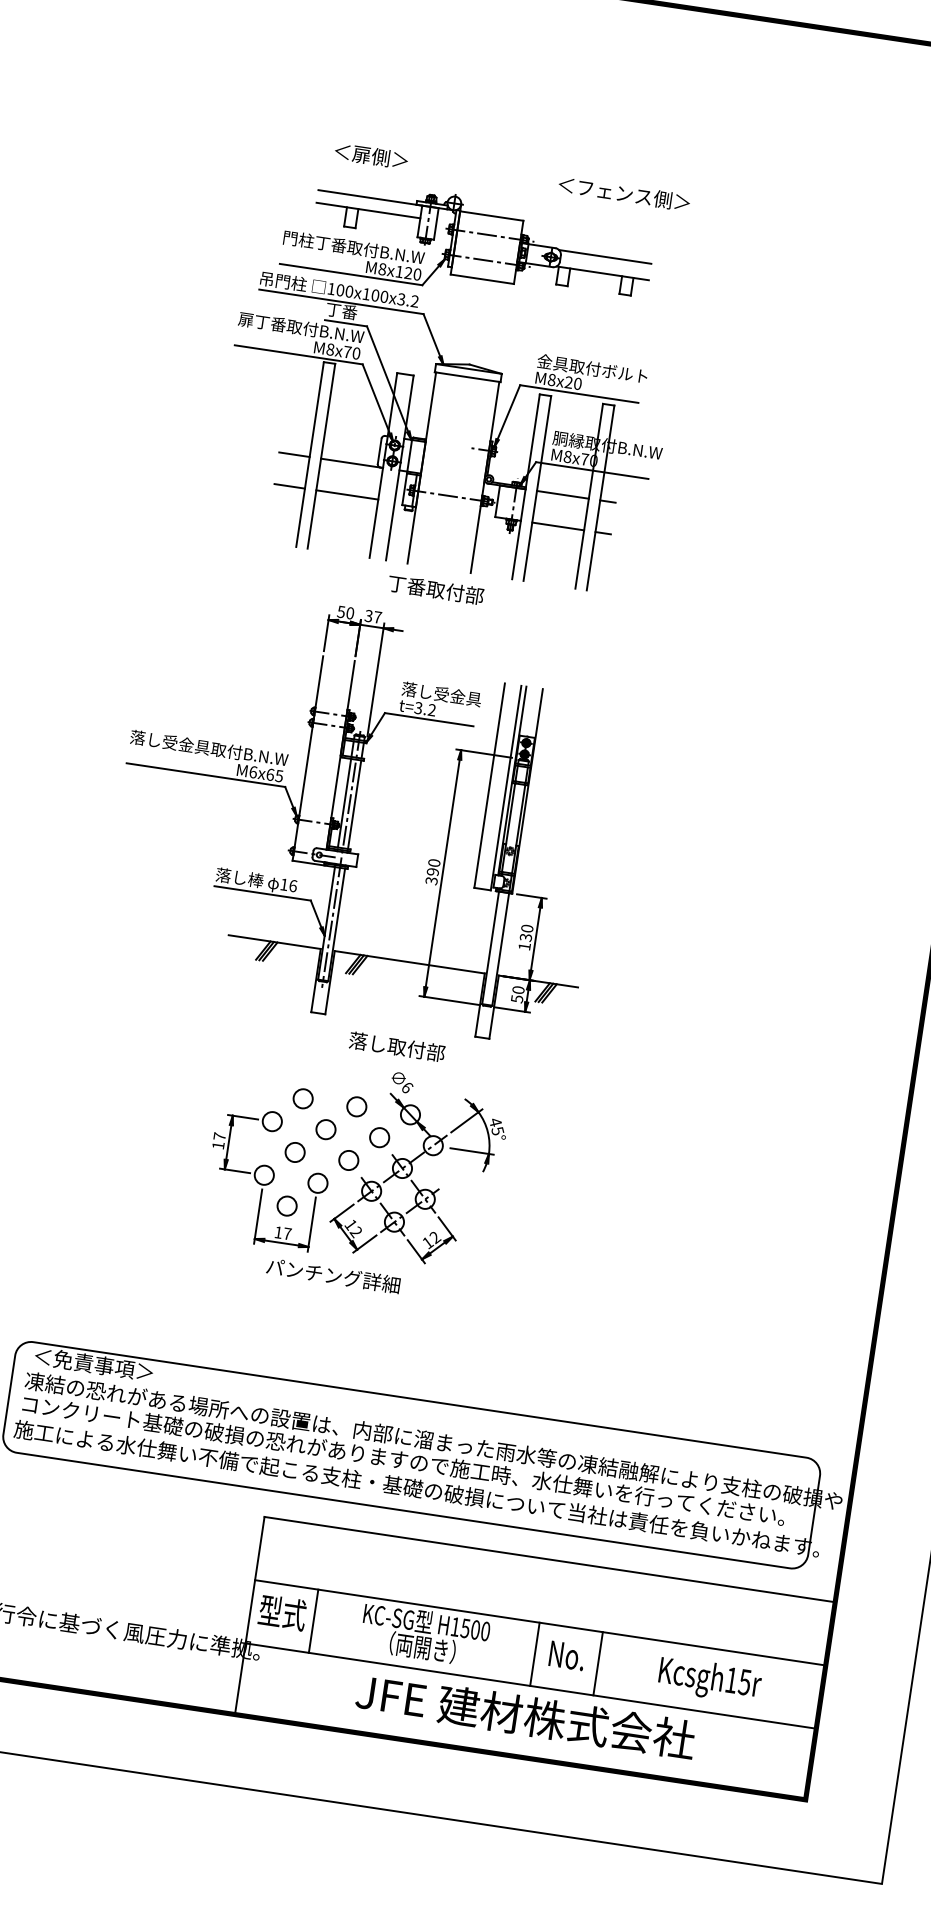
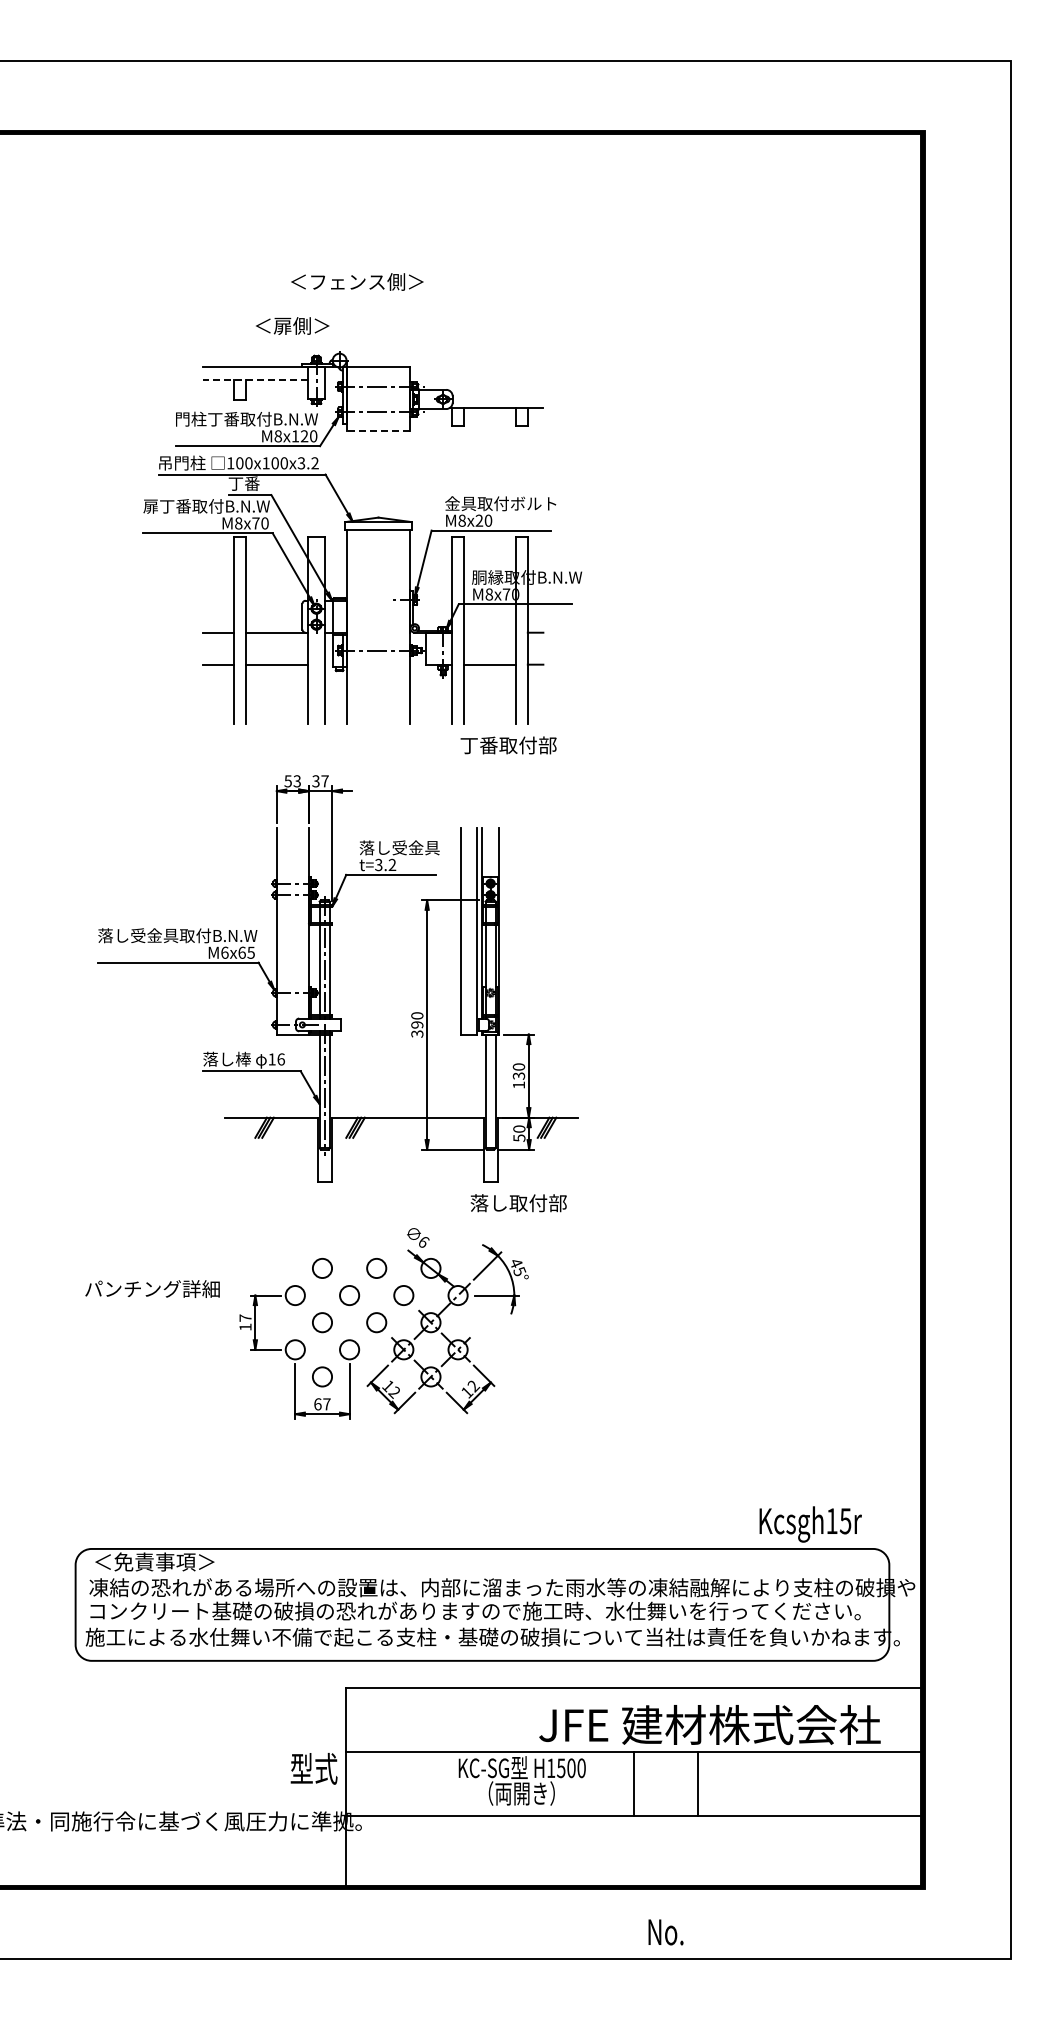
text: (371, 155) -> (292, 325), moved
text: (624, 193) -> (357, 281), moved
line: (368, 210) -> (255, 380), solid -> dashed
line: (604, 257) -> (496, 391), removed
line: (482, 279) -> (378, 431), solid -> dashed
line: (562, 494) -> (489, 632), removed
text: (435, 589) -> (508, 745), moved
text: (349, 613) -> (296, 781), 50 -> 53
text: (396, 1047) -> (518, 1203), moved
text: (278, 1232) -> (317, 1404), 17 -> 67
text: (333, 1275) -> (152, 1288), moved
text: (282, 1612) -> (313, 1768), moved
line: (313, 1621) -> (409, 1783), removed
text: (566, 1655) -> (665, 1932), moved
text: (709, 1680) -> (810, 1524), moved
text: (525, 1715) -> (709, 1724), moved

